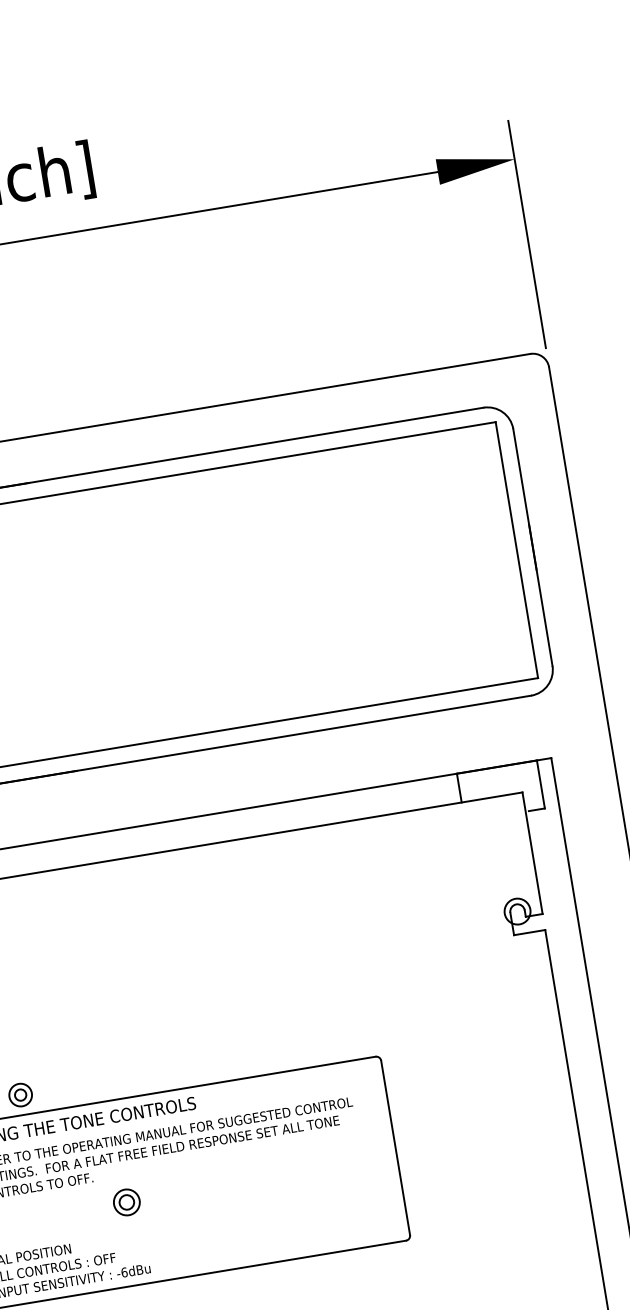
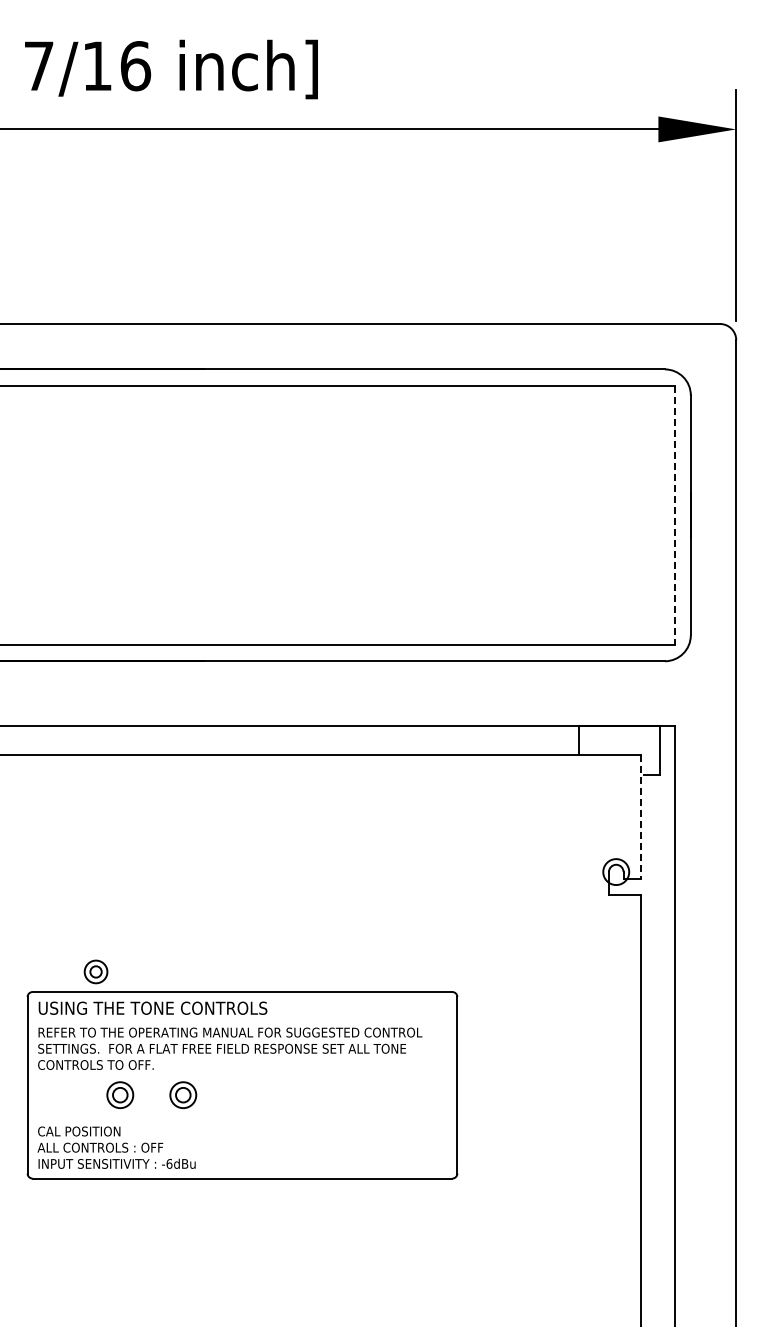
line: (516, 550) -> (674, 515), solid -> dashed
line: (532, 852) -> (640, 816), solid -> dashed
part: (64, 1212) -> (120, 1094), added

